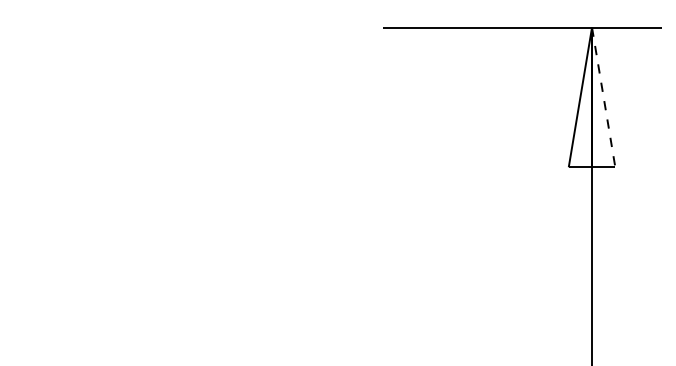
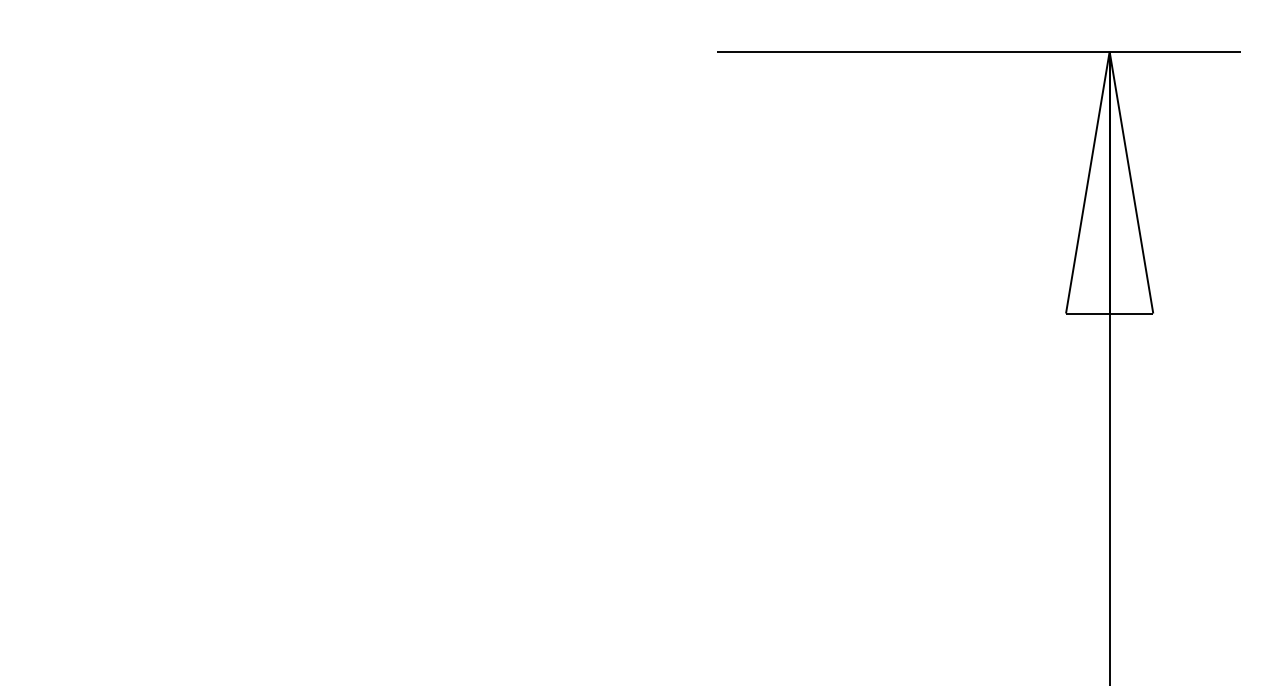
line: (603, 97) -> (1131, 182), dashed -> solid

